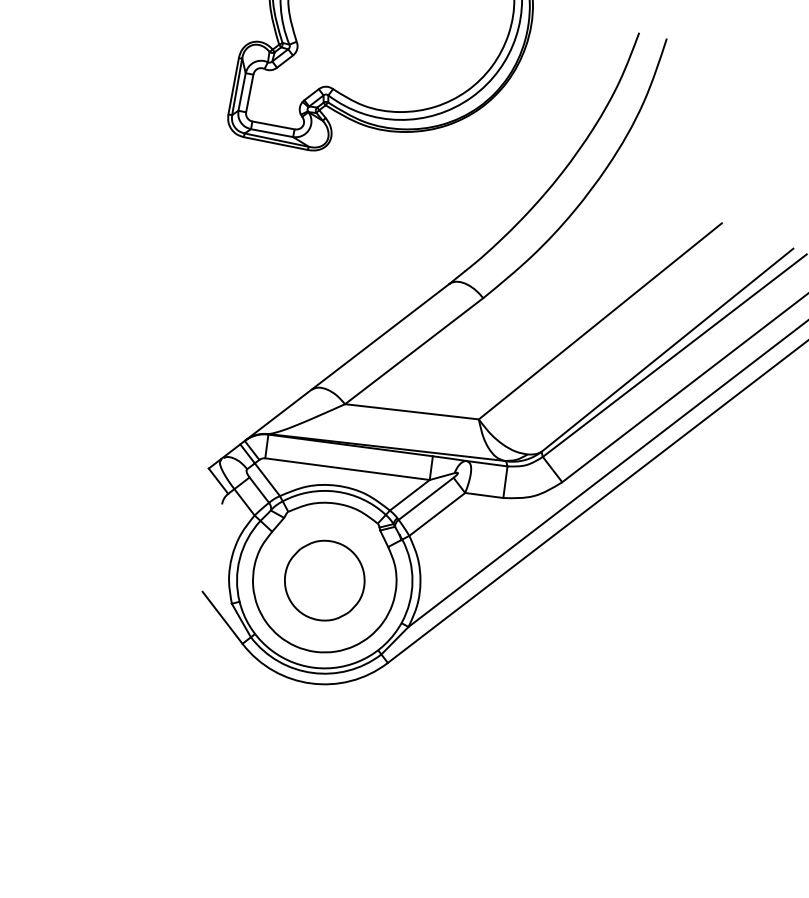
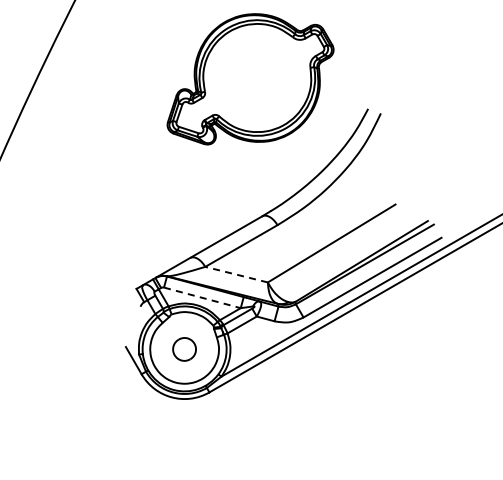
line: (411, 411) -> (236, 274), solid -> dashed
line: (347, 468) -> (202, 297), solid -> dashed
part: (324, 580) -> (184, 349), size x0.6

